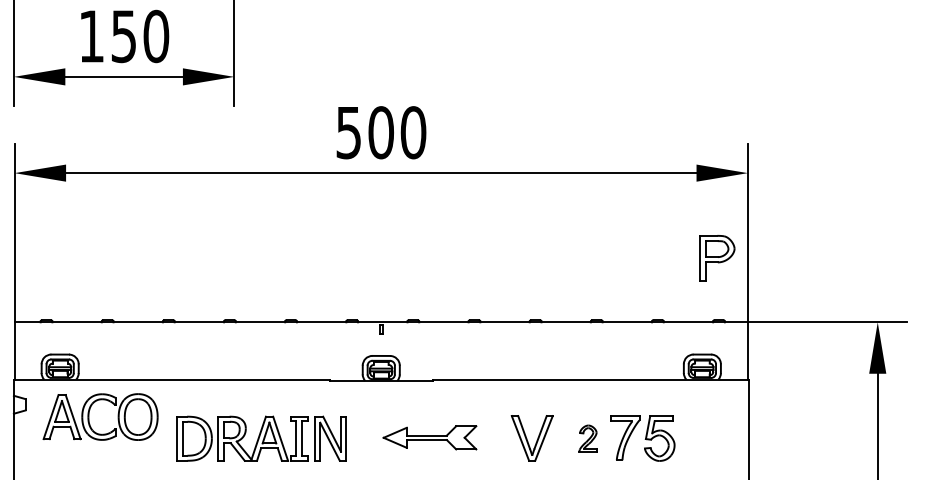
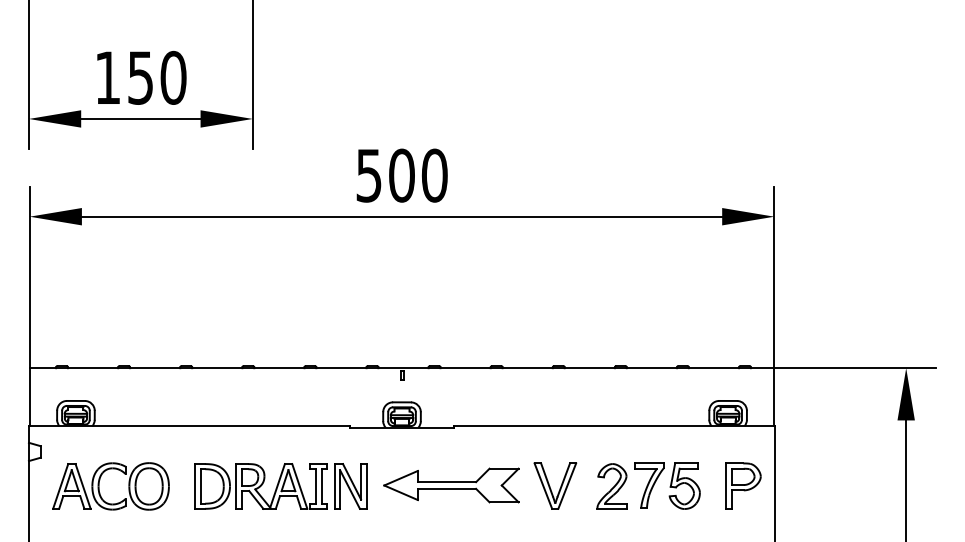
part: (717, 257) -> (743, 485), moved
part: (89, 417) -> (99, 486), moved
part: (430, 437) -> (451, 485), size x1.43
part: (587, 438) -> (611, 486), size x1.67

